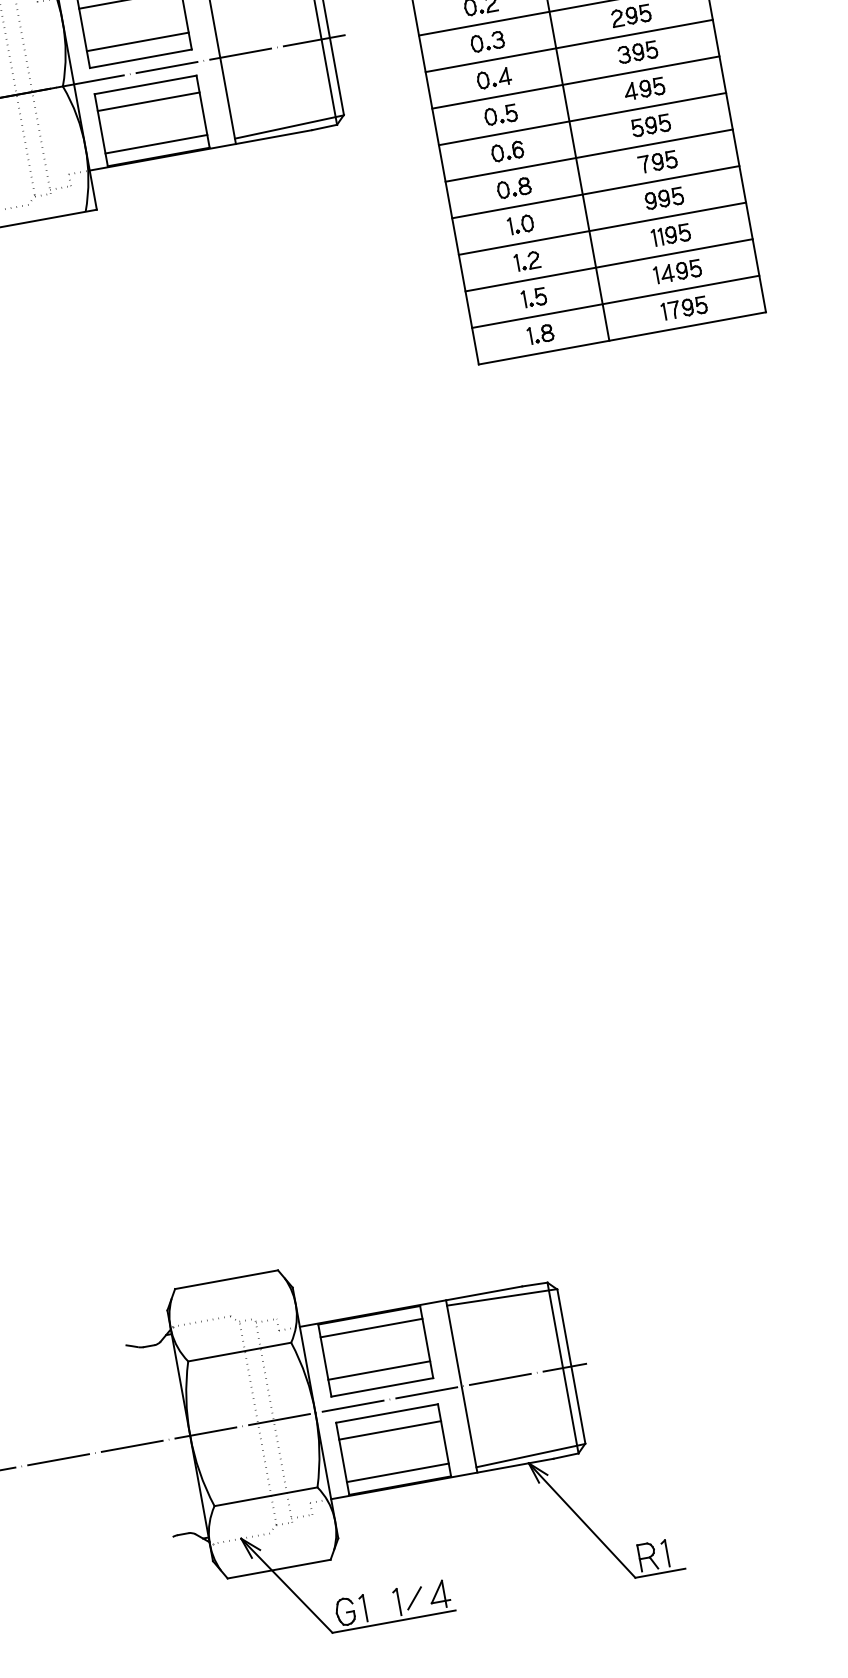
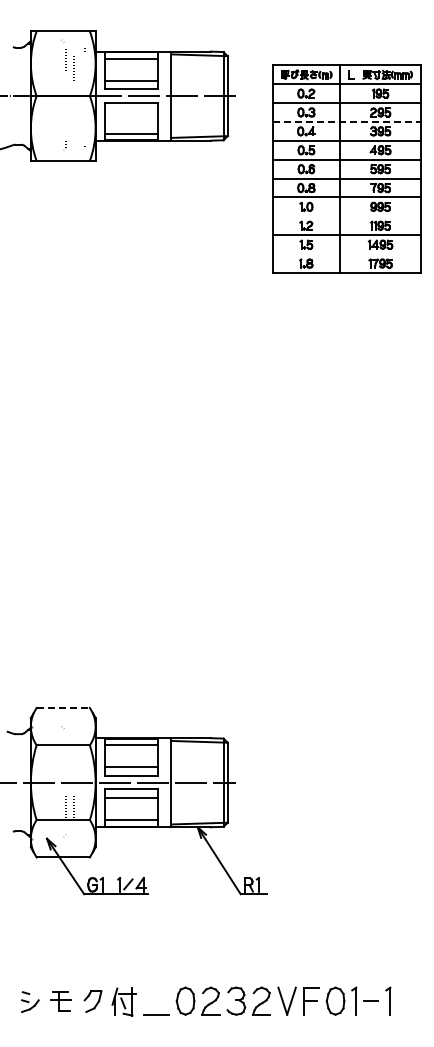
line: (570, 44) -> (347, 121), solid -> dashed
line: (148, 101) -> (131, 111), removed
line: (601, 229) -> (346, 216), removed
line: (615, 302) -> (346, 254), removed
line: (226, 1278) -> (63, 707), solid -> dashed

